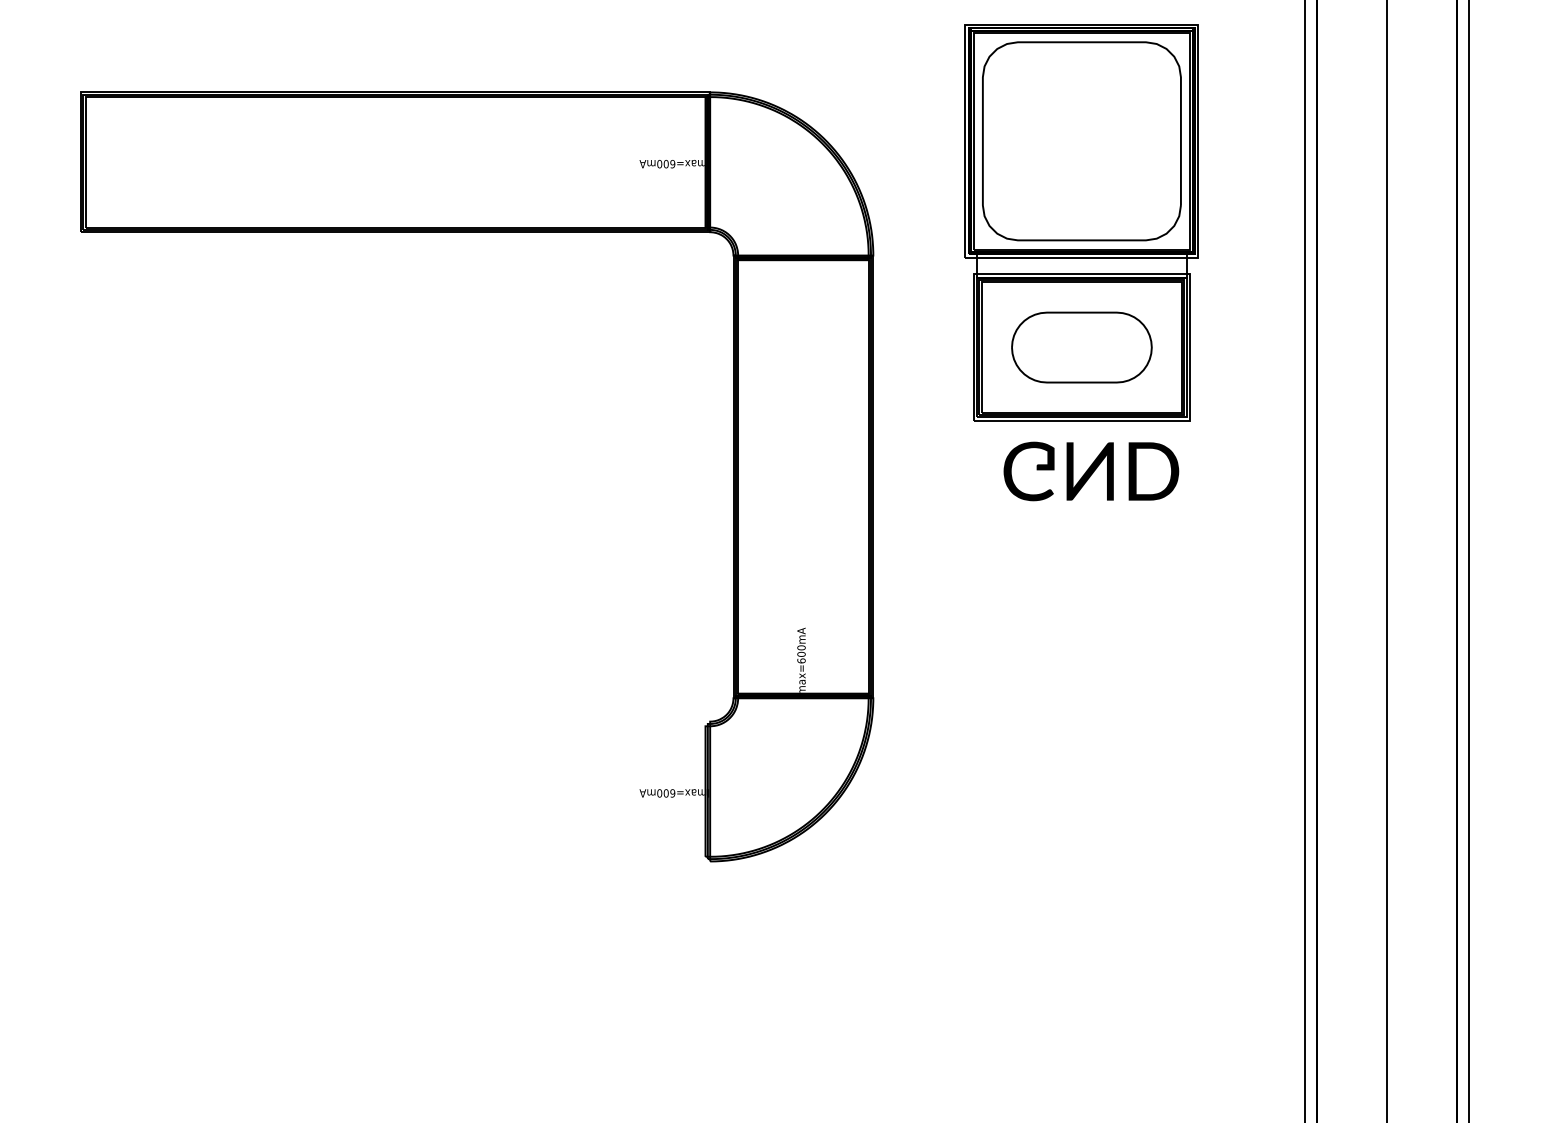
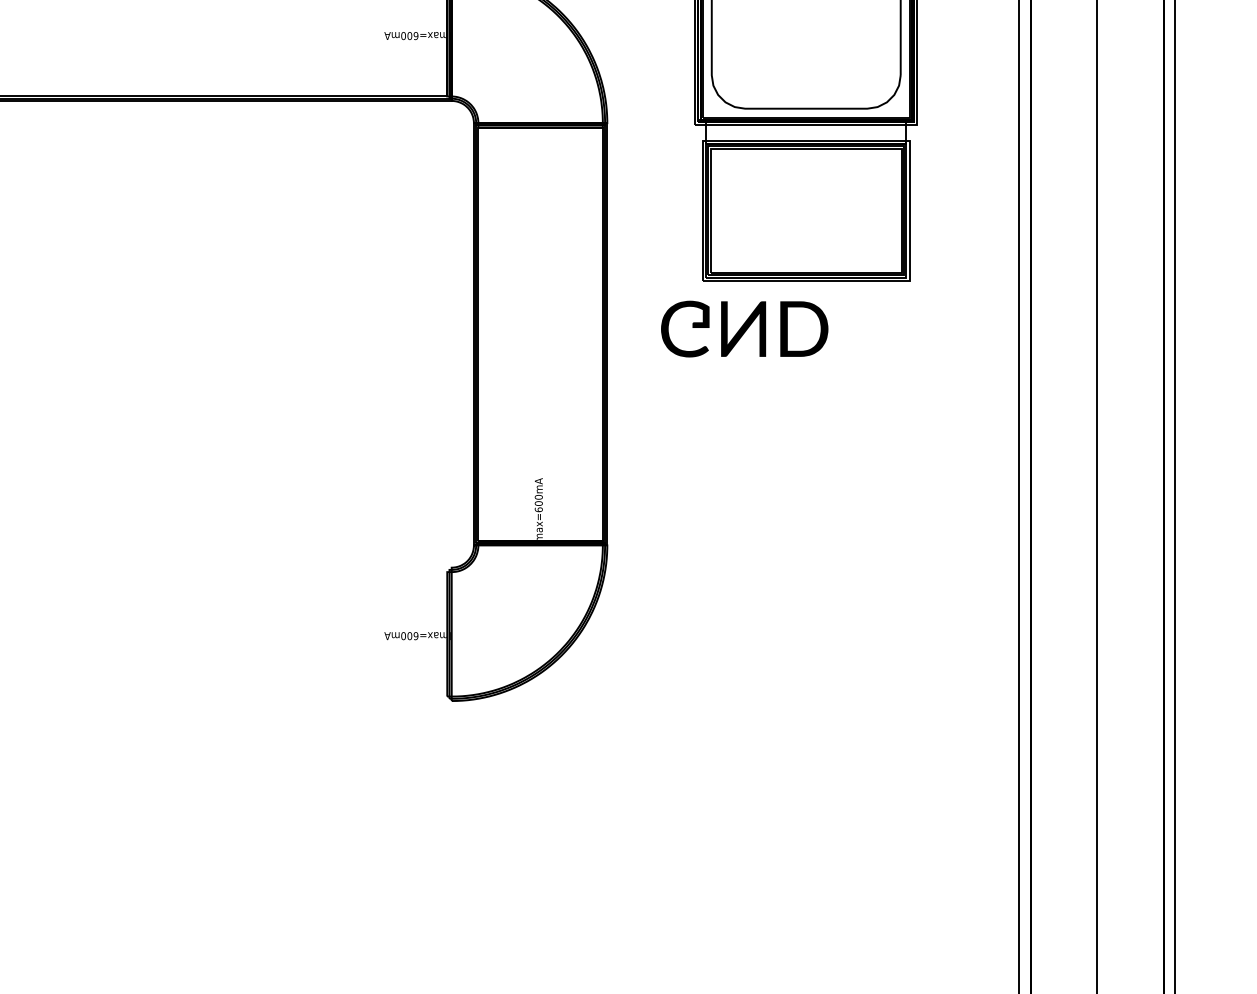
part: (1081, 347) -> (805, 210), removed
text: (1091, 471) -> (744, 329), moved

